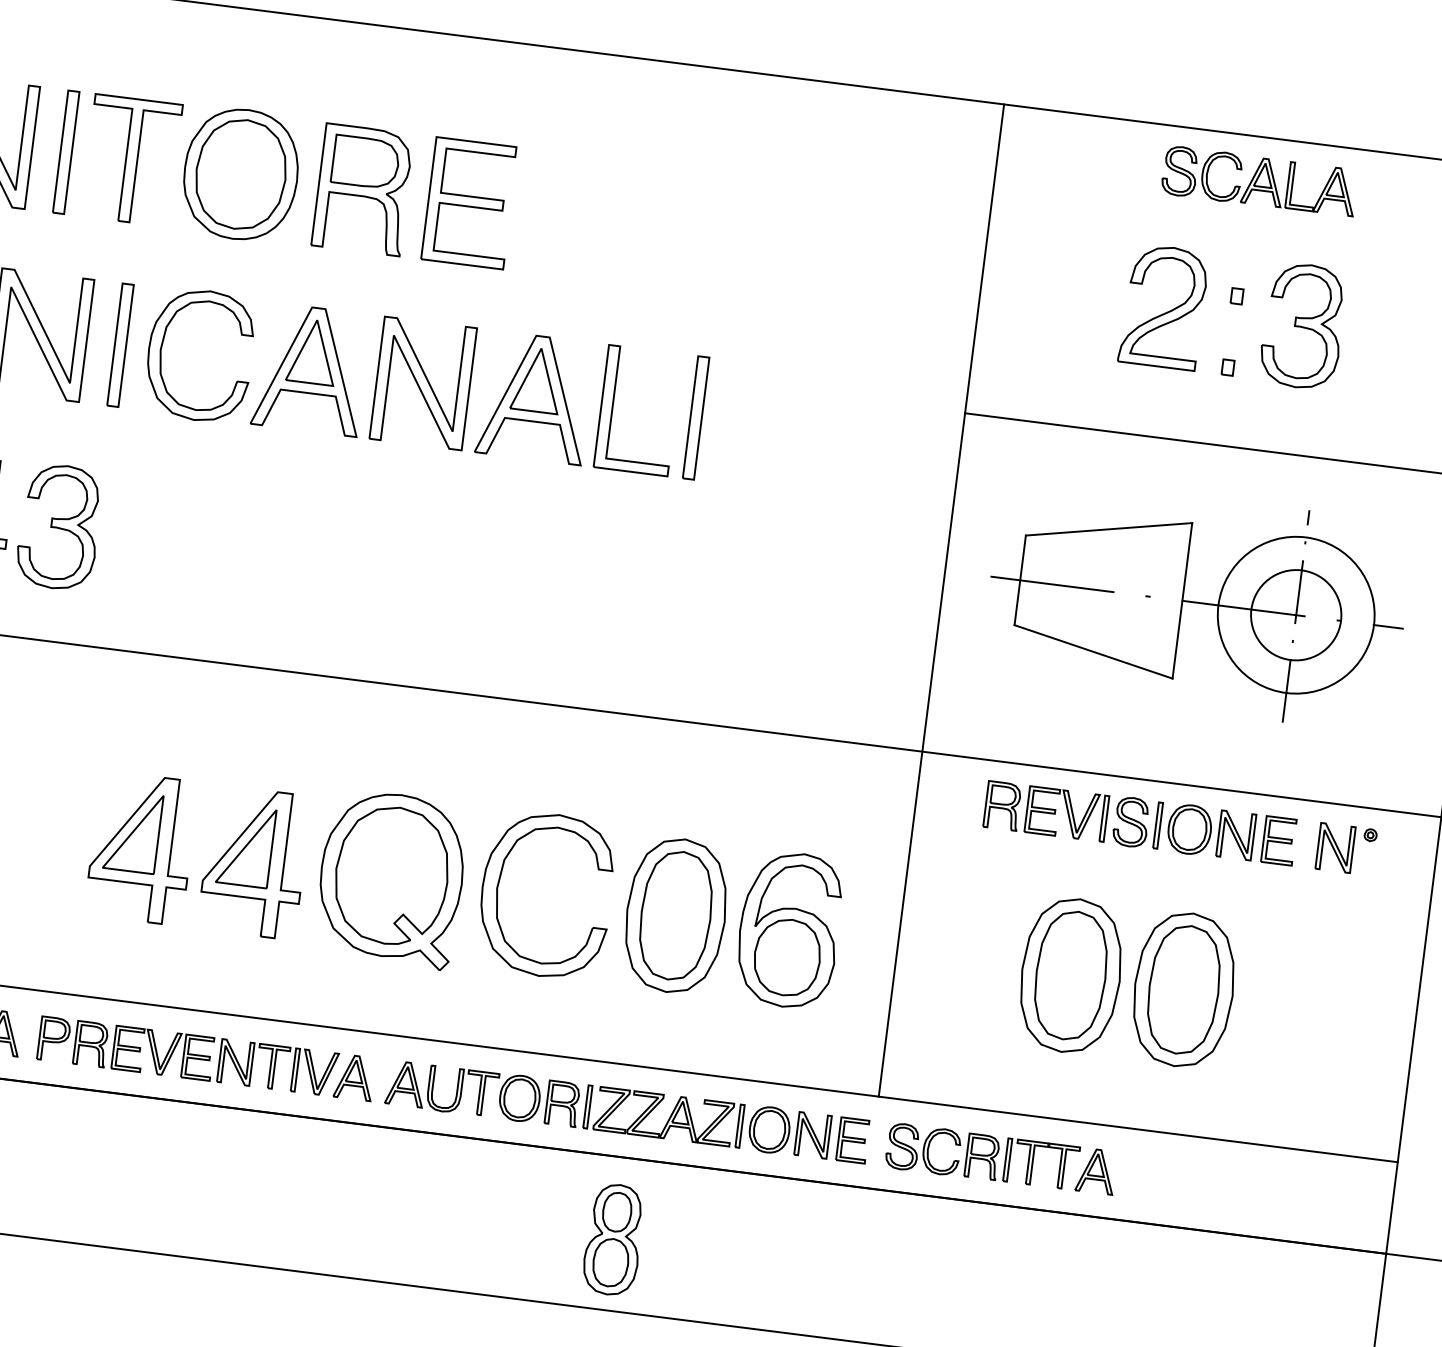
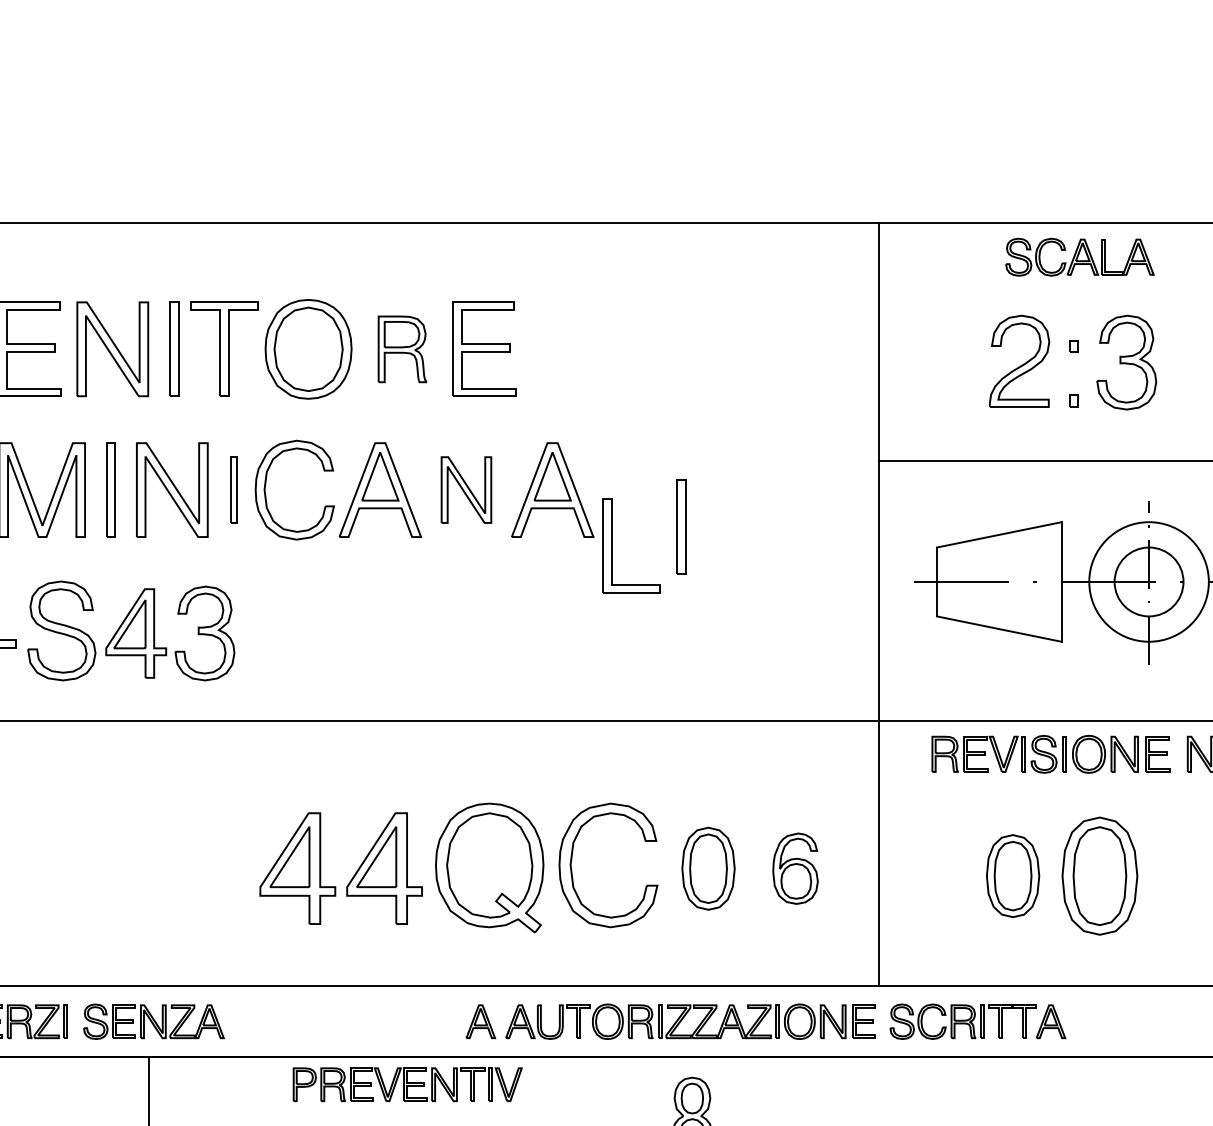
part: (363, 190) -> (402, 349), size x0.7
part: (120, 344) -> (233, 489), size x0.7
part: (423, 382) -> (466, 489), size x0.7
part: (613, 406) -> (612, 545), moved
part: (696, 417) -> (681, 526), moved
part: (675, 915) -> (708, 868), size x0.7
part: (789, 929) -> (795, 868), size x0.6
part: (1070, 974) -> (1012, 875), size x0.7
part: (187, 1056) -> (407, 1084), moved

